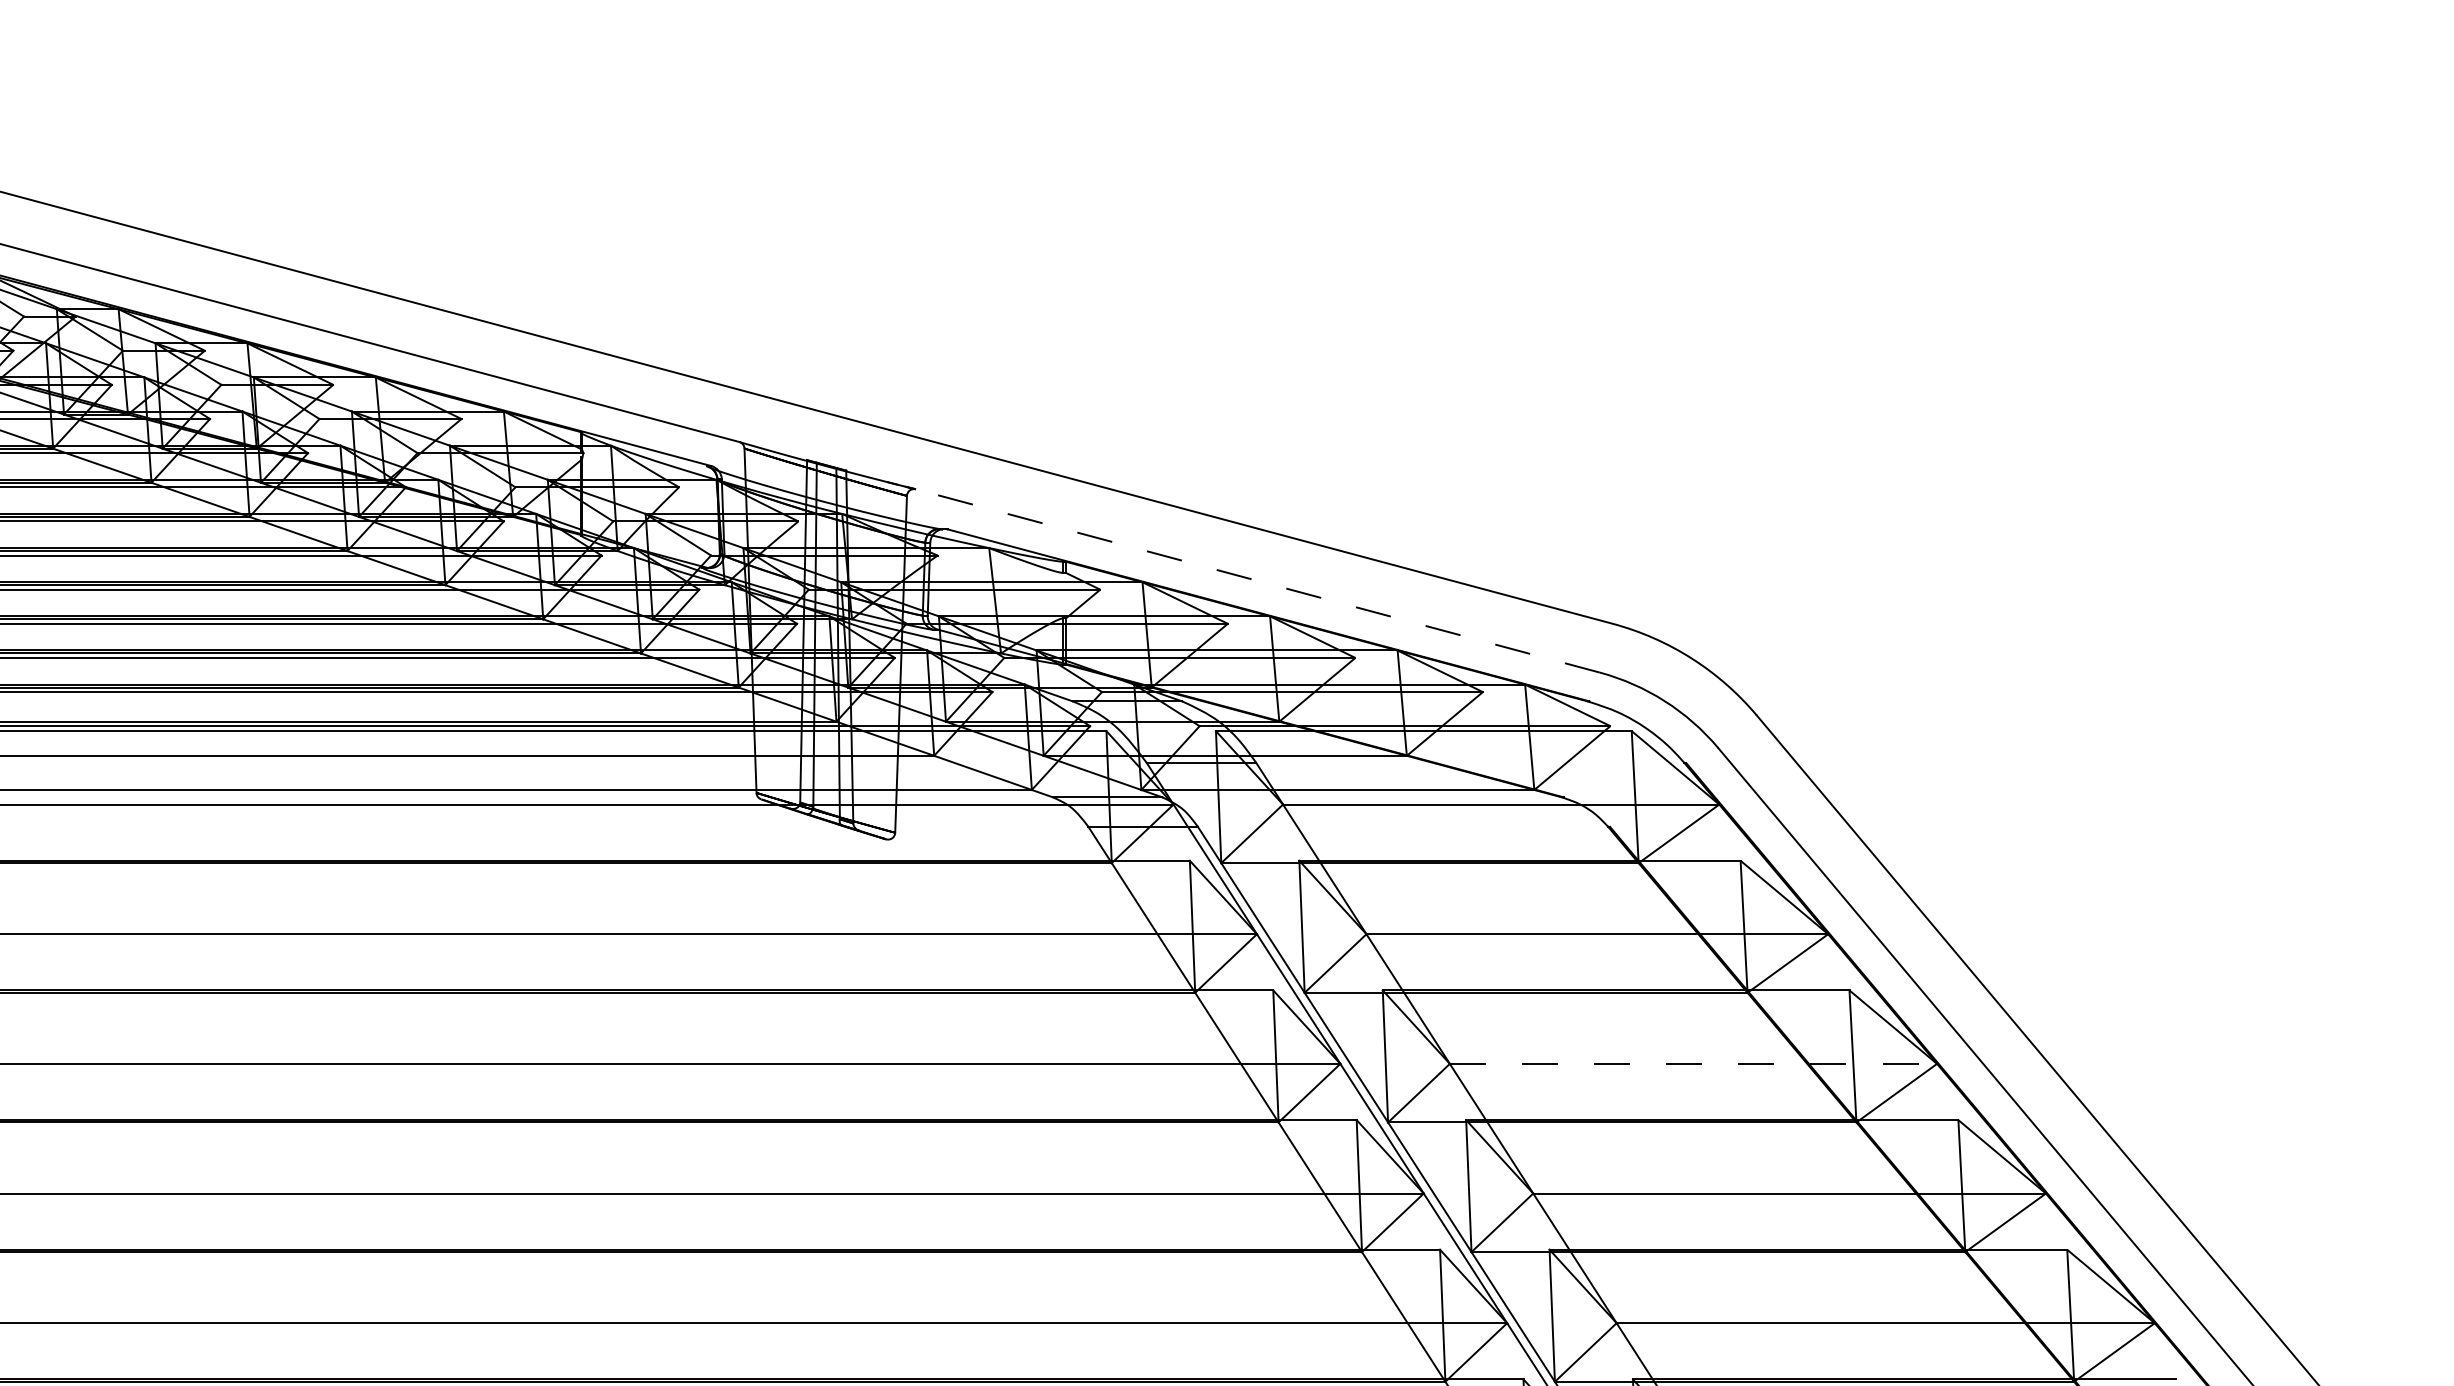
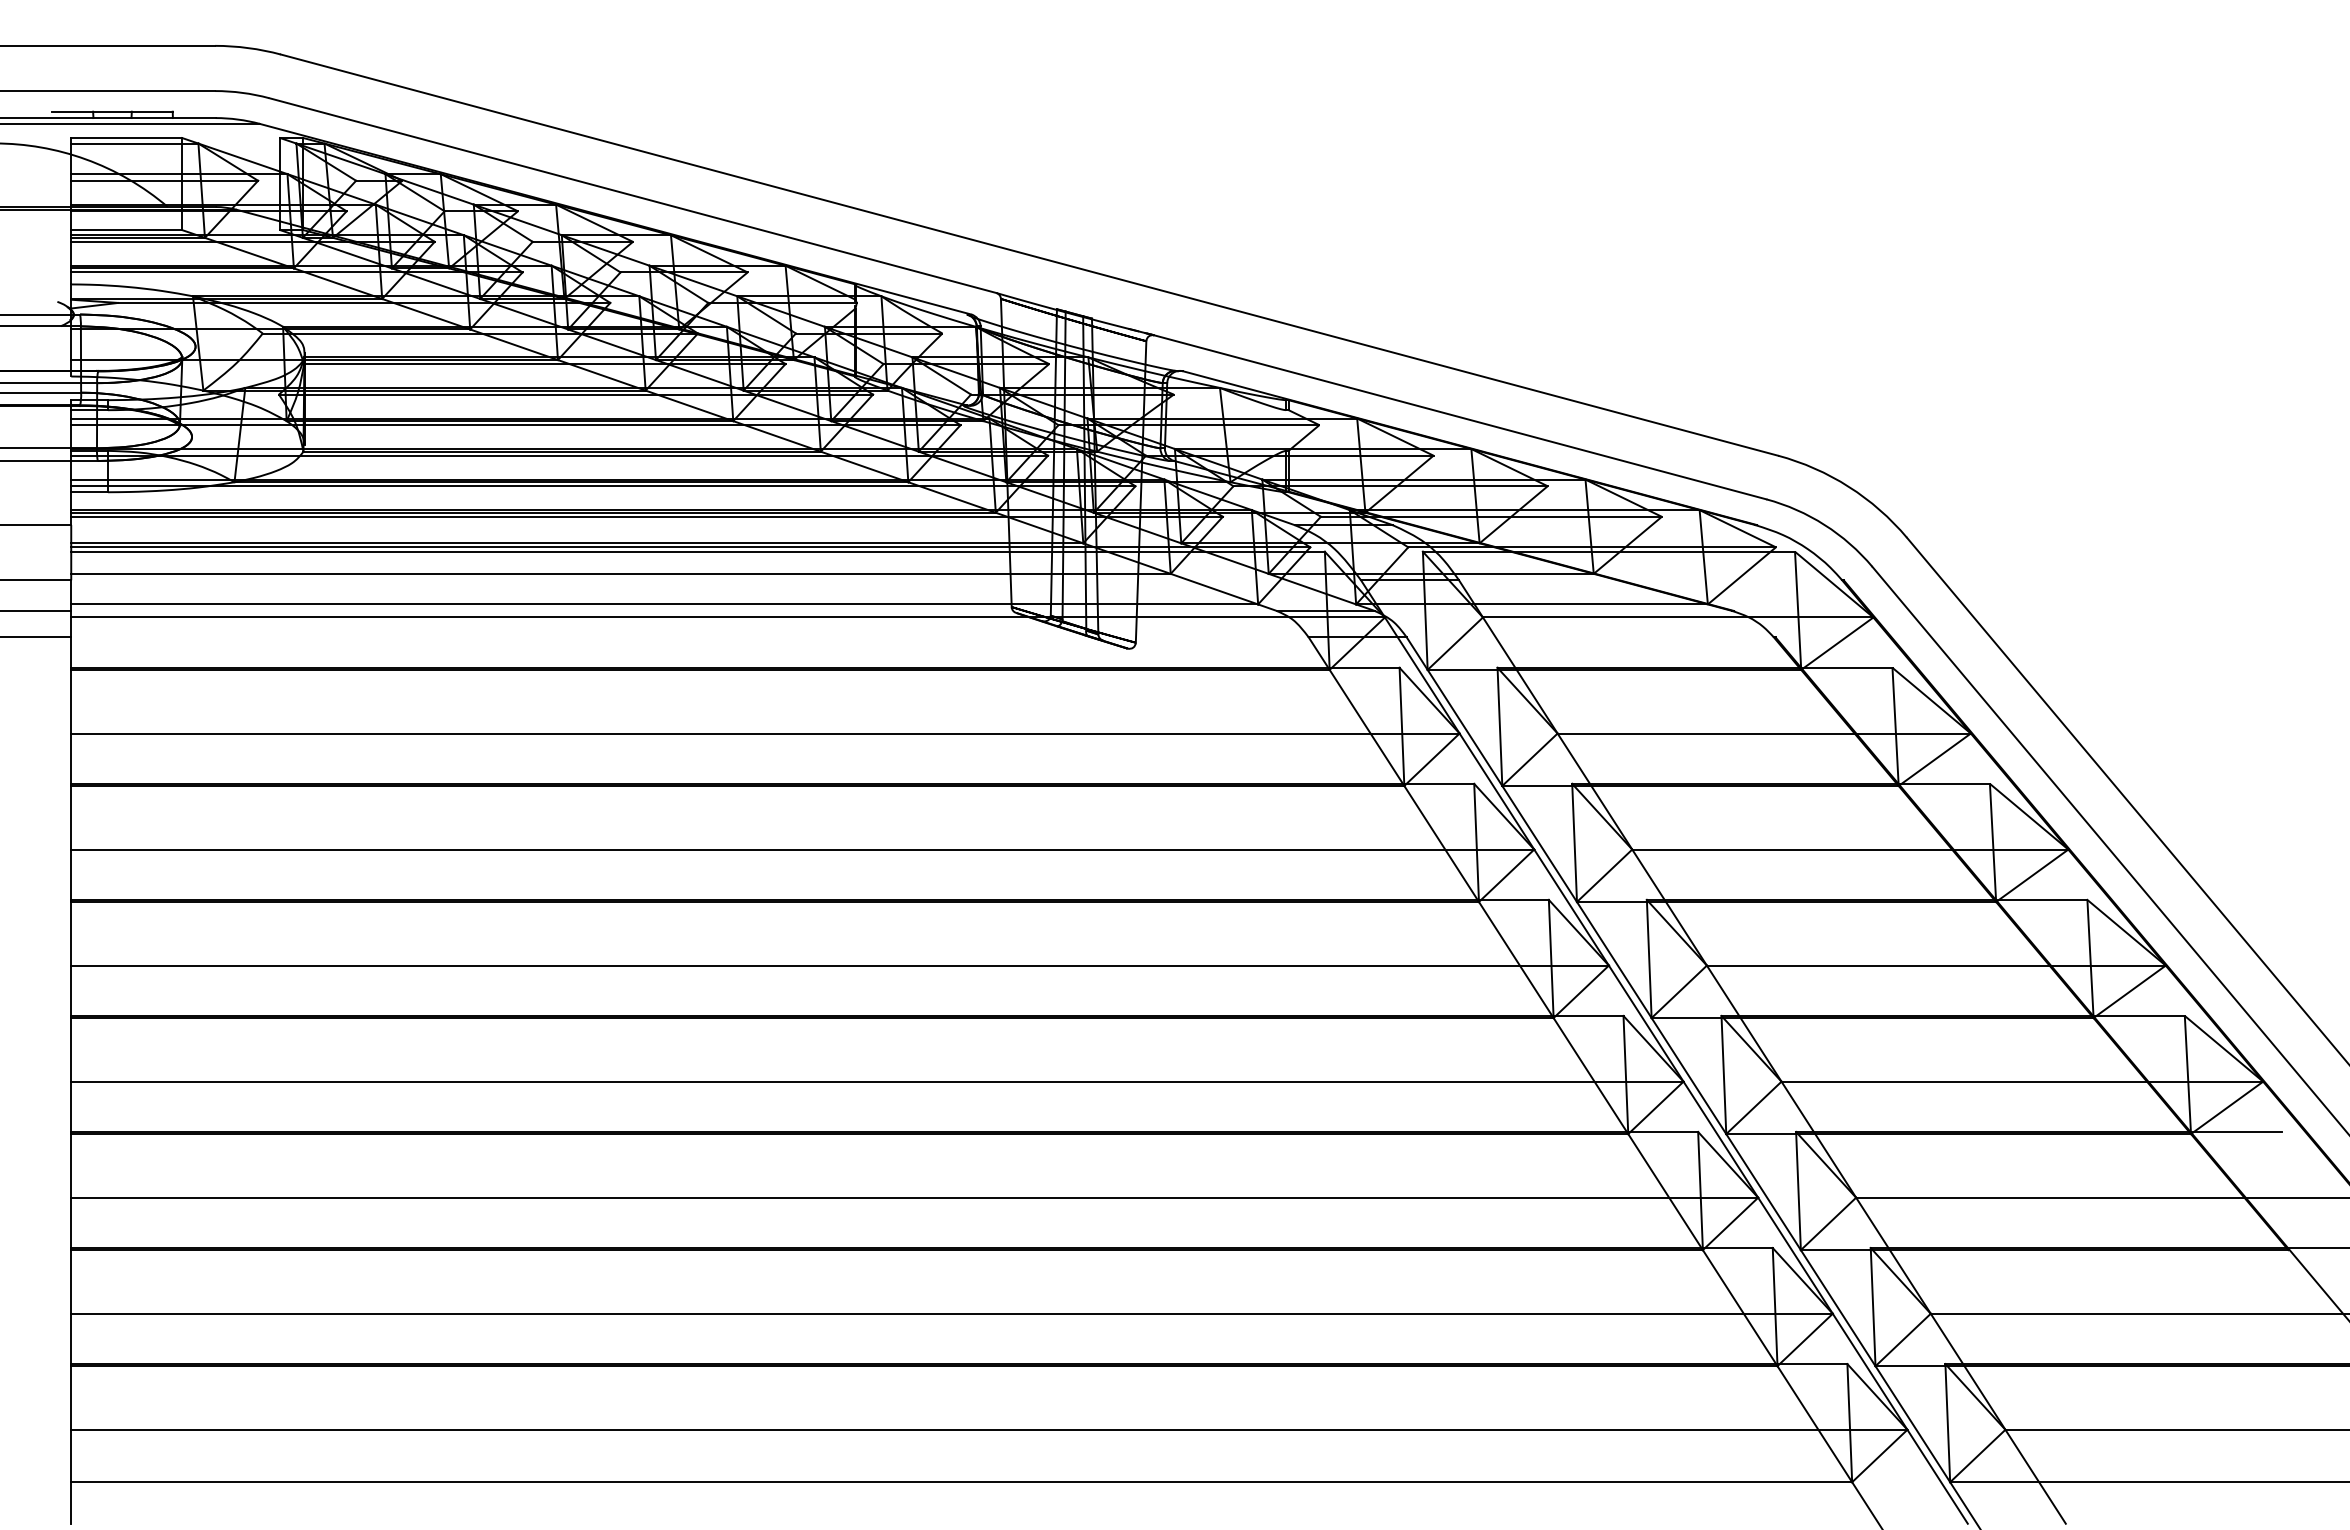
line: (1256, 581) -> (1459, 417), dashed -> solid
line: (1693, 1063) -> (1850, 849), dashed -> solid

